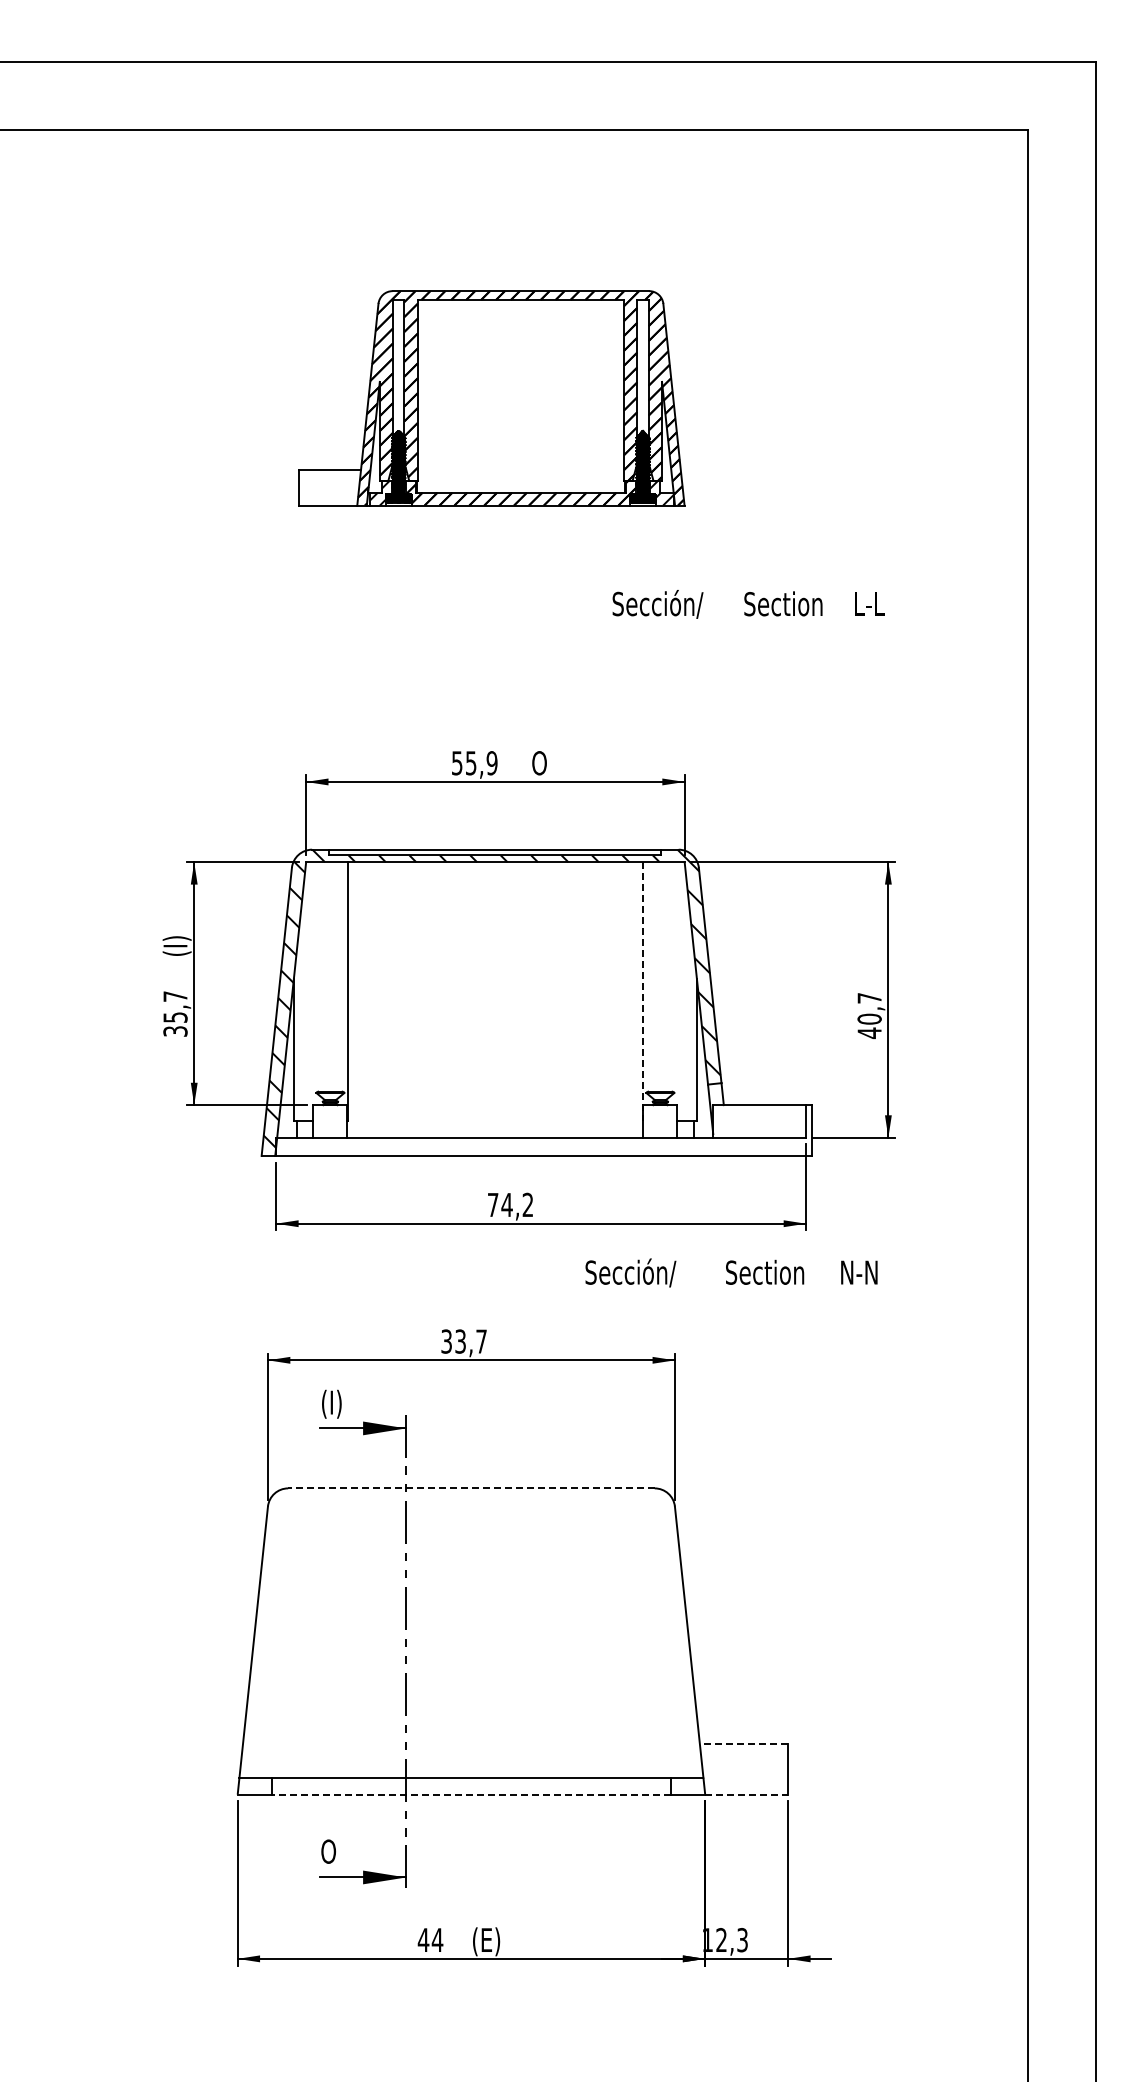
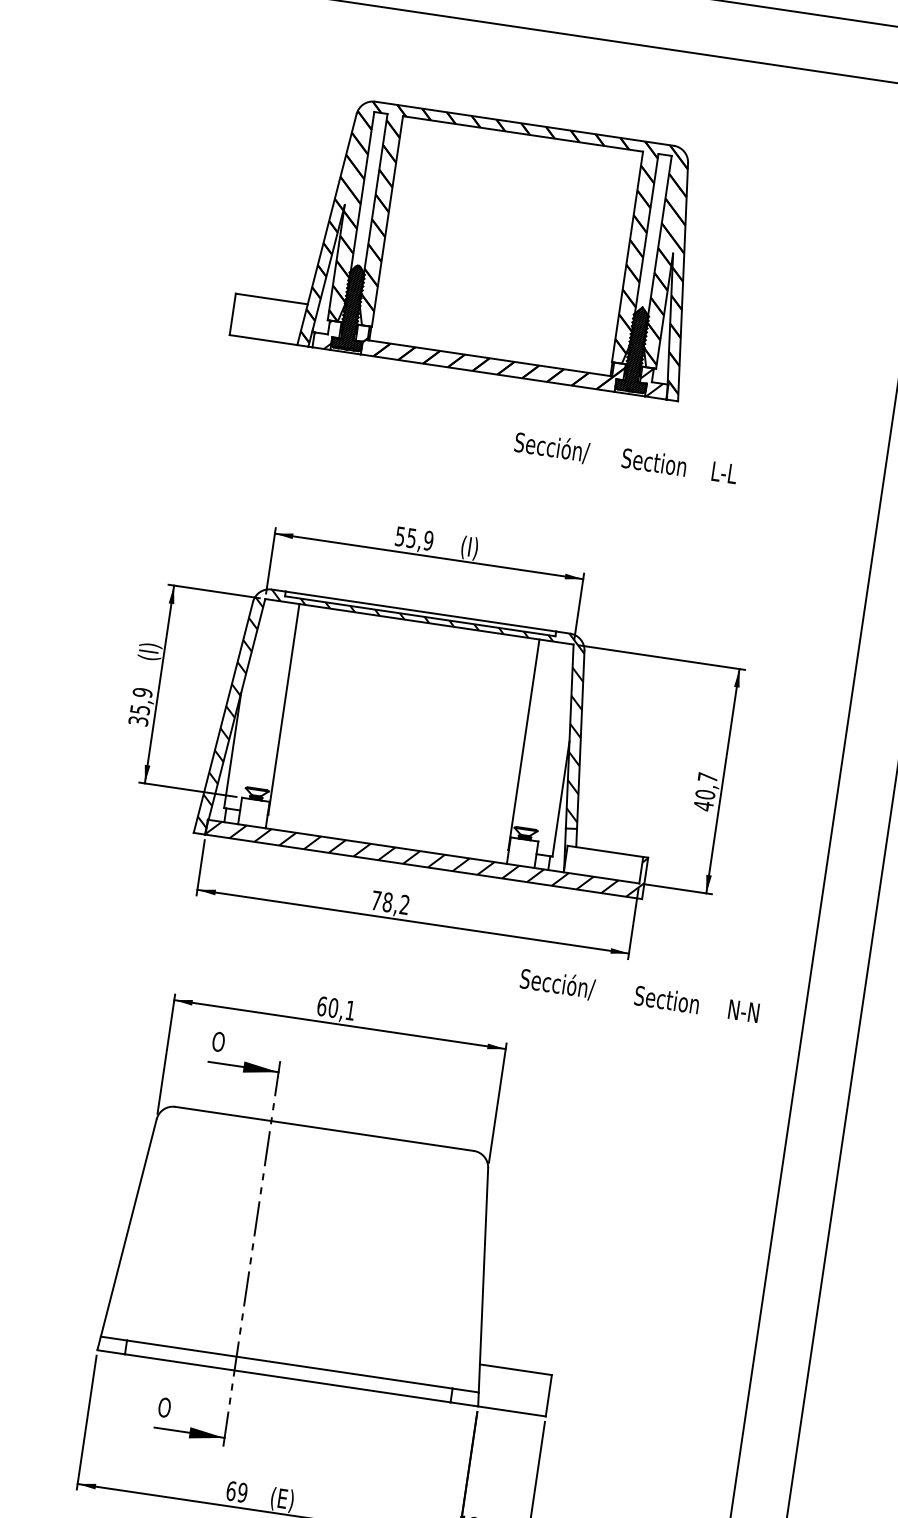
part: (491, 398) -> (472, 243), size x1.43
text: (748, 604) -> (625, 458), moved
text: (542, 764) -> (469, 547), O -> (I)
line: (642, 991) -> (523, 744), dashed -> solid
text: (175, 996) -> (142, 692), 35,7 -> 35,9
hatch: (544, 1130) -> (427, 846), added
text: (506, 1204) -> (387, 901), 74,2 -> 78,2
text: (731, 1272) -> (639, 995), moved
text: (463, 1341) -> (335, 1008), 33,7 -> 60,1
text: (331, 1403) -> (220, 1042), (I) -> O
line: (470, 1488) -> (323, 1128), dashed -> solid
line: (743, 1743) -> (515, 1369), dashed -> solid
line: (471, 1794) -> (287, 1378), dashed -> solid
line: (746, 1794) -> (511, 1411), dashed -> solid
text: (430, 1940) -> (236, 1492), 44 -> 69

